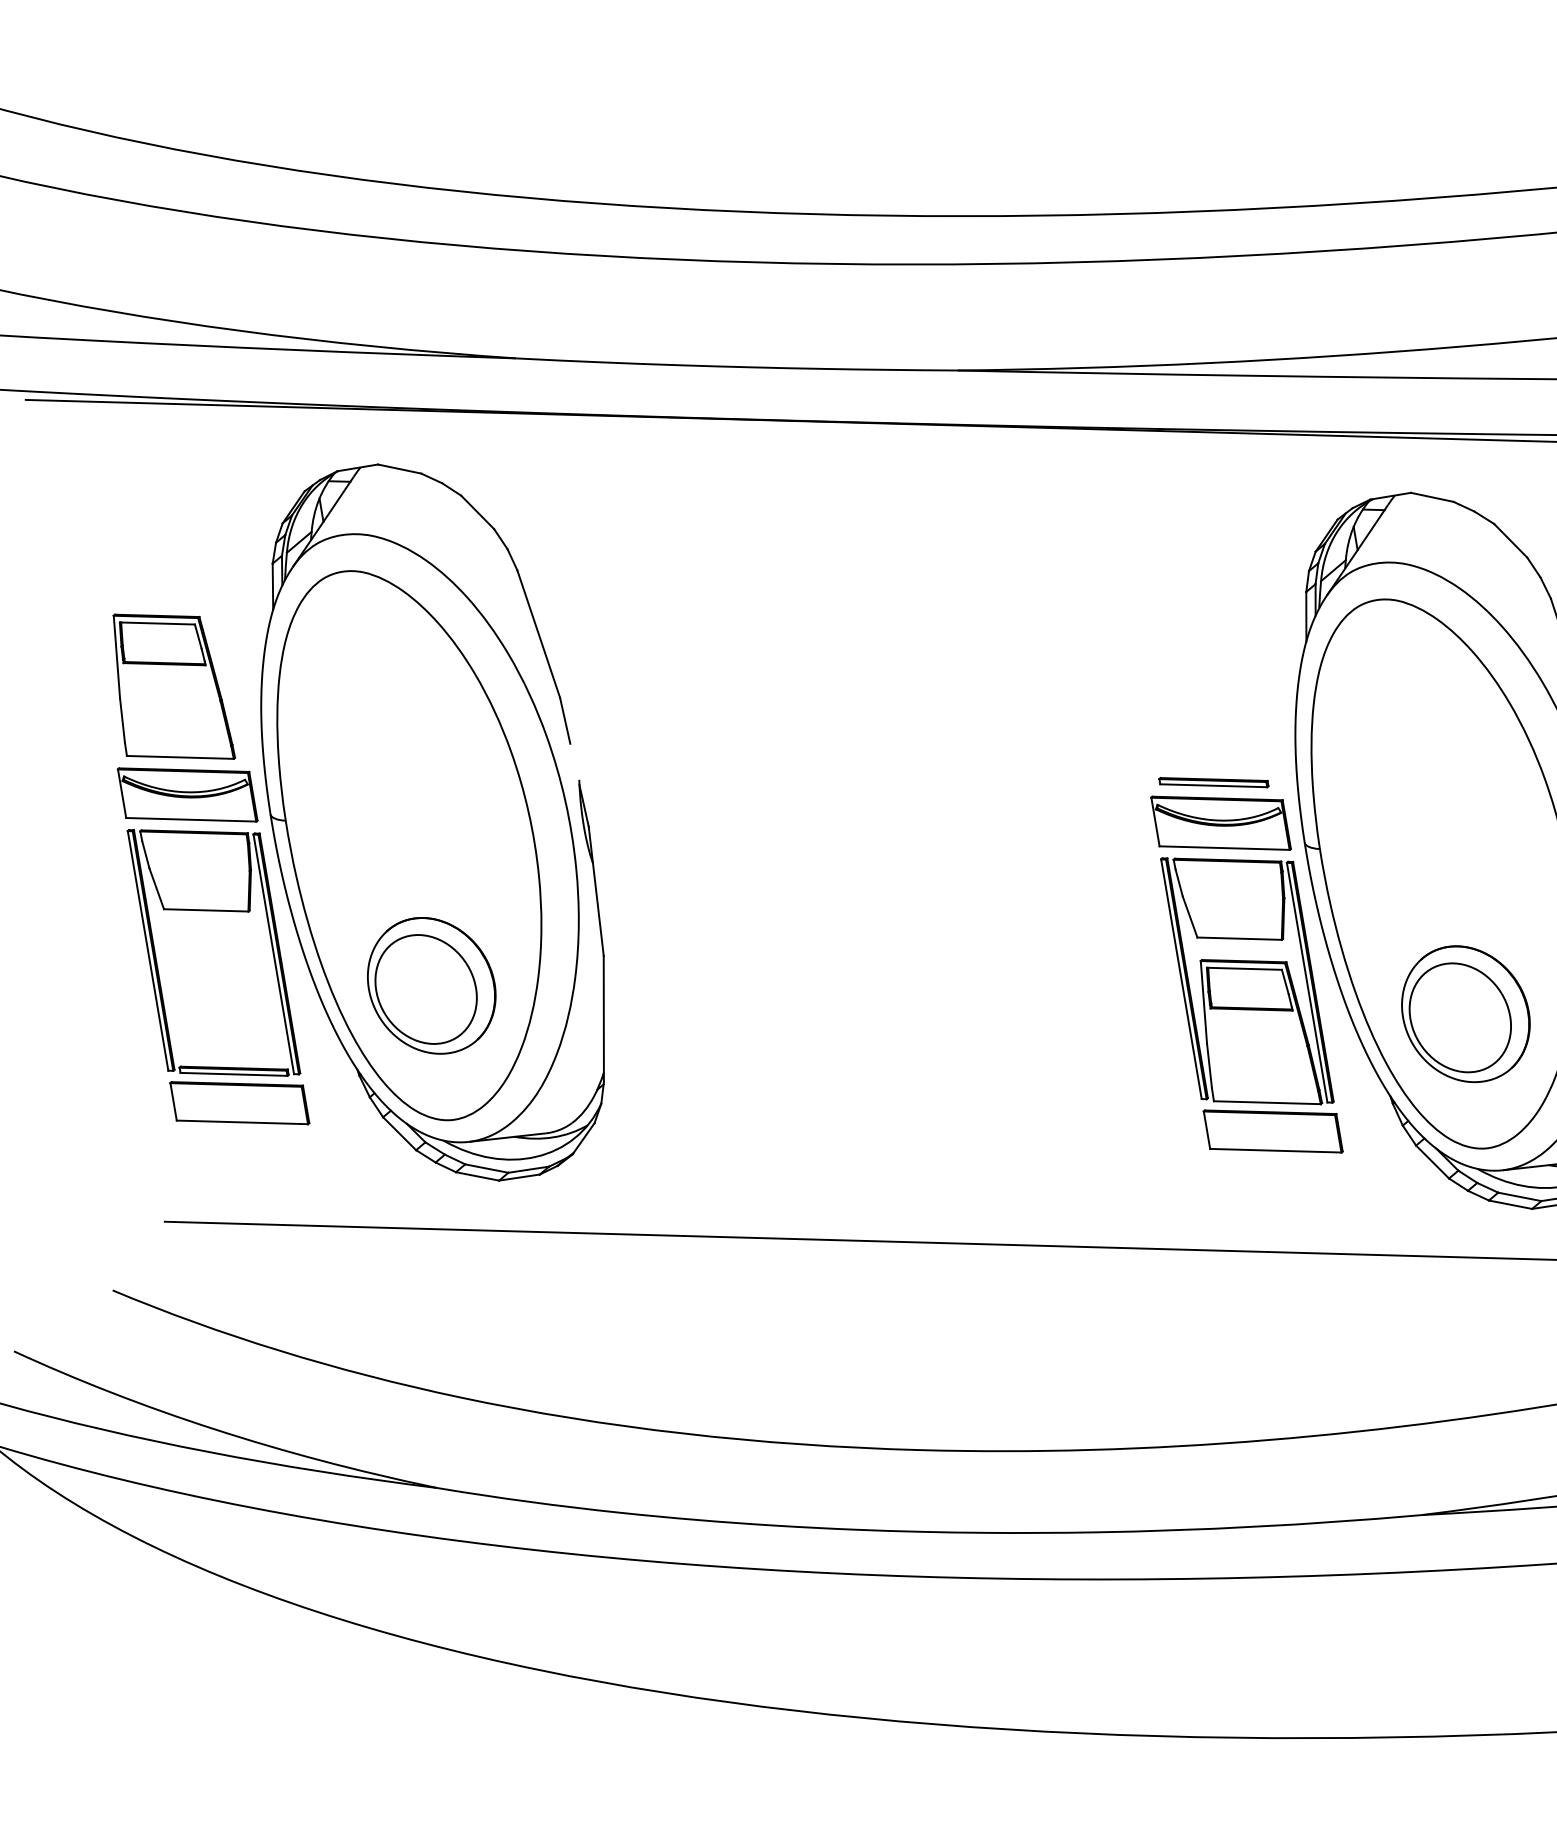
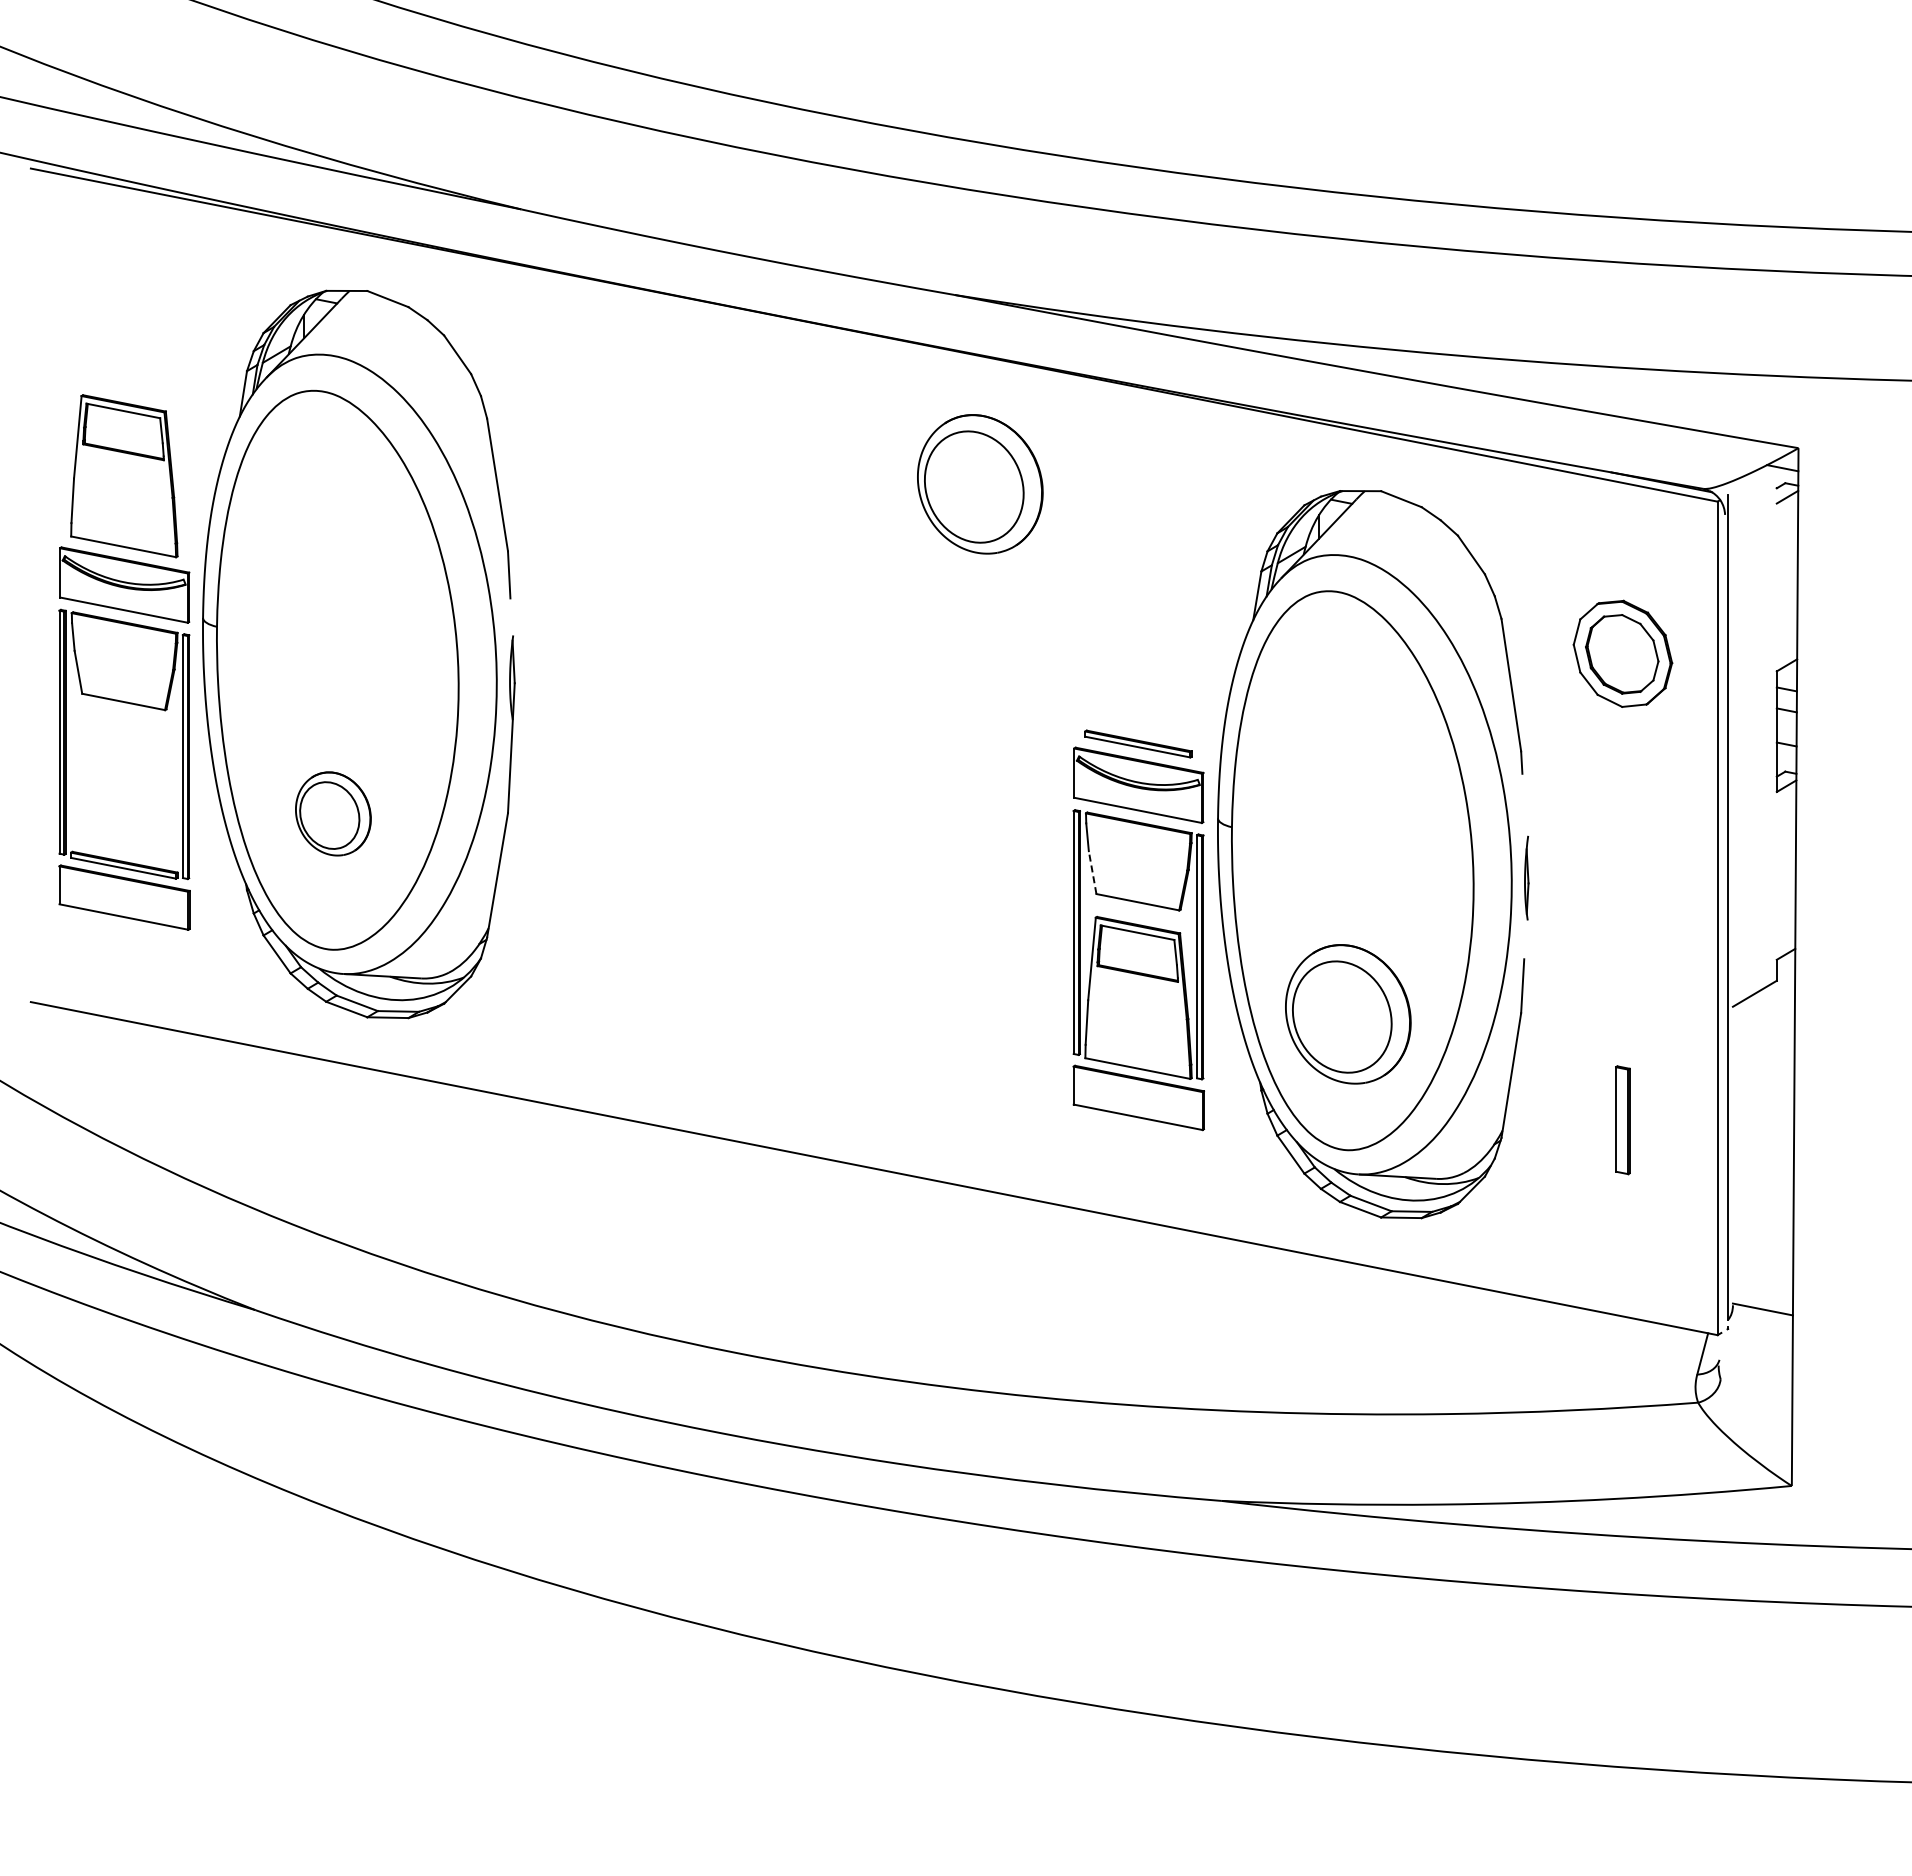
part: (1014, 553) -> (980, 484), added
line: (1189, 916) -> (1092, 872), solid -> dashed
part: (431, 985) -> (333, 813), size x0.6

